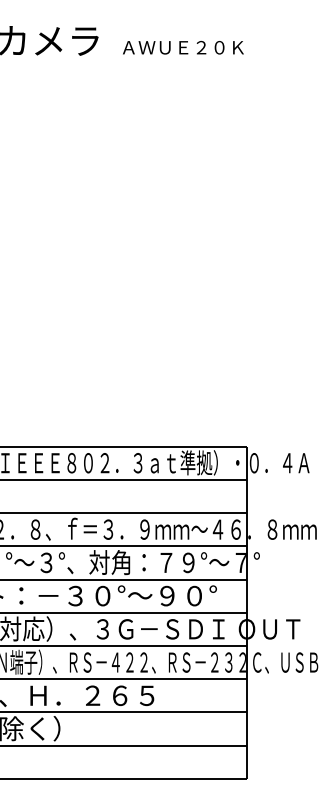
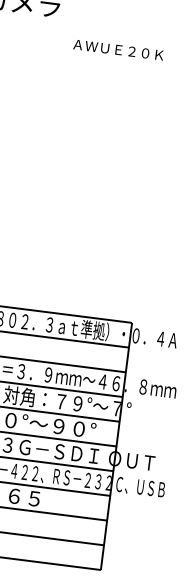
text: (183, 47) -> (118, 49), moved

